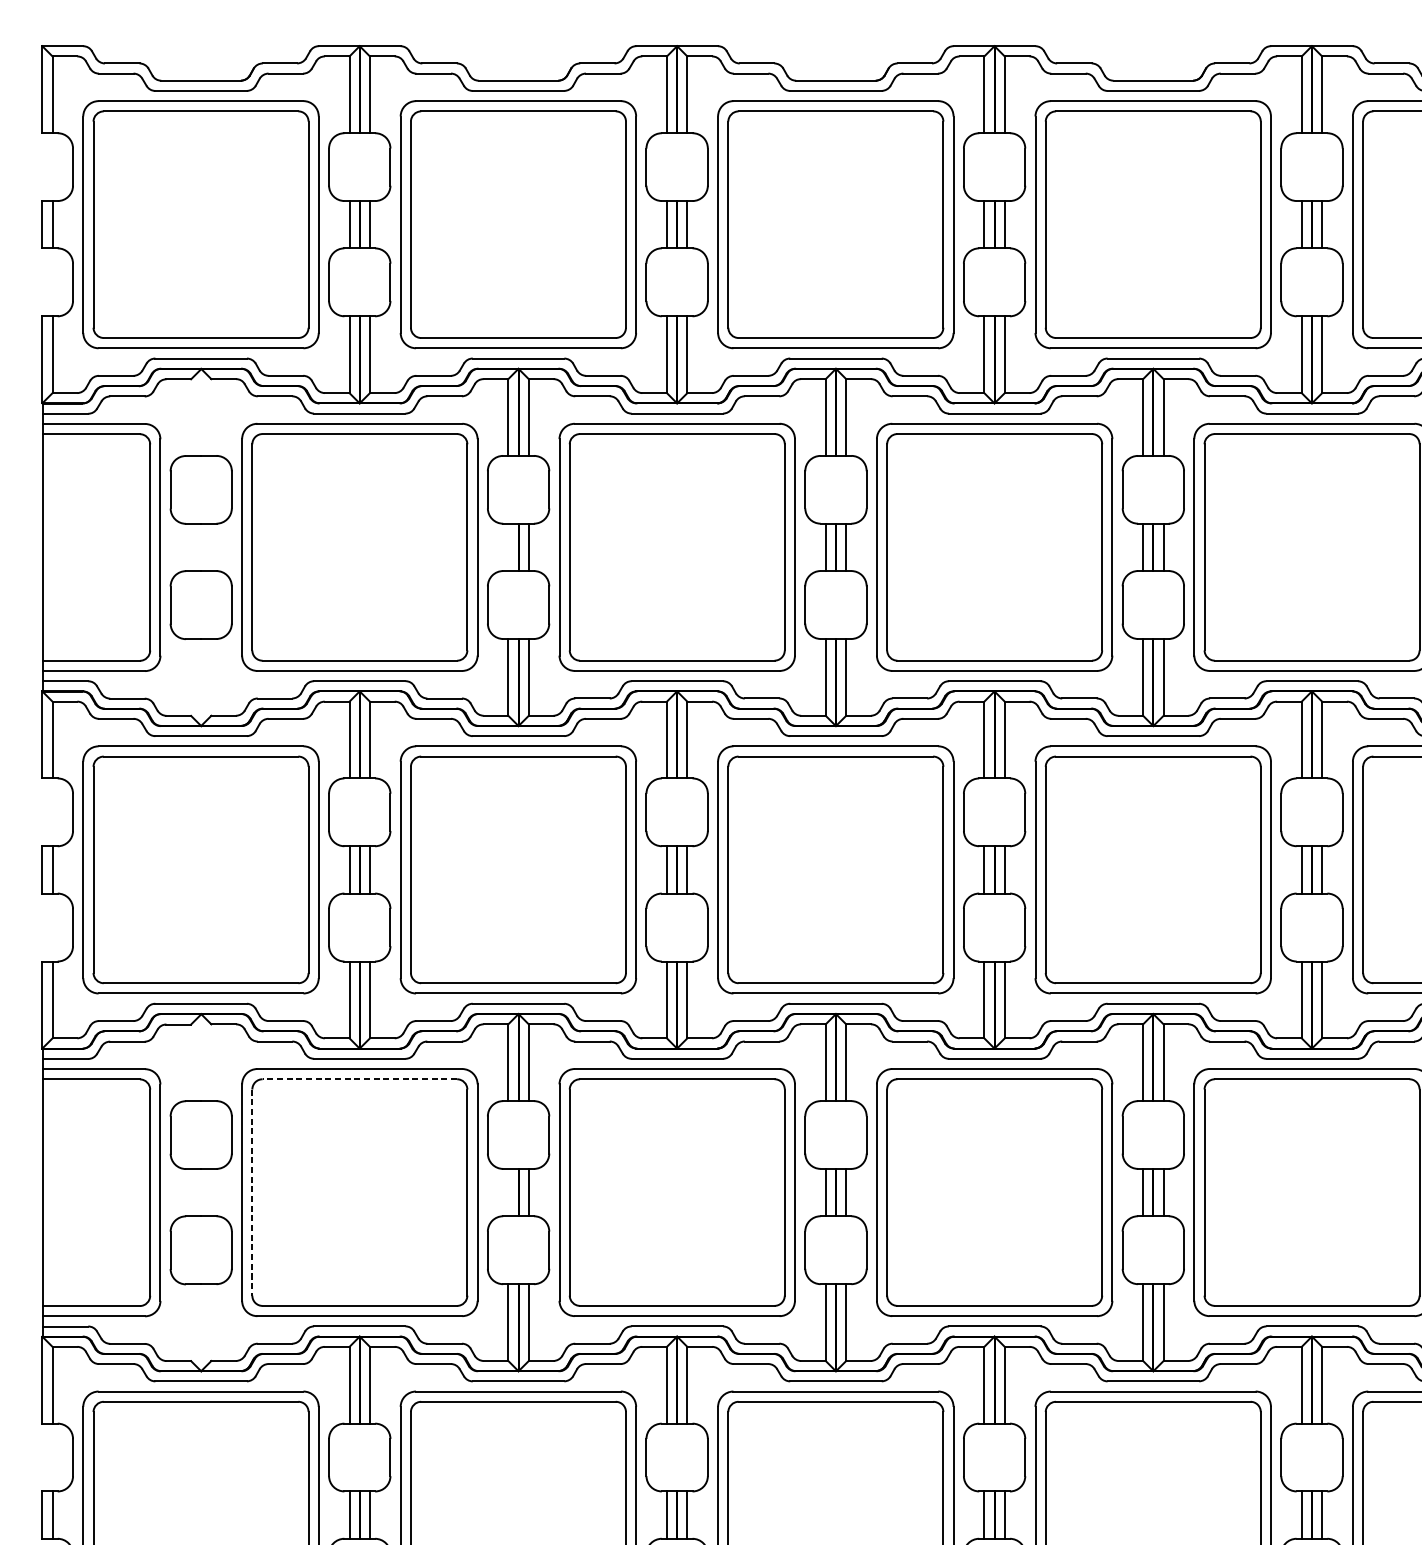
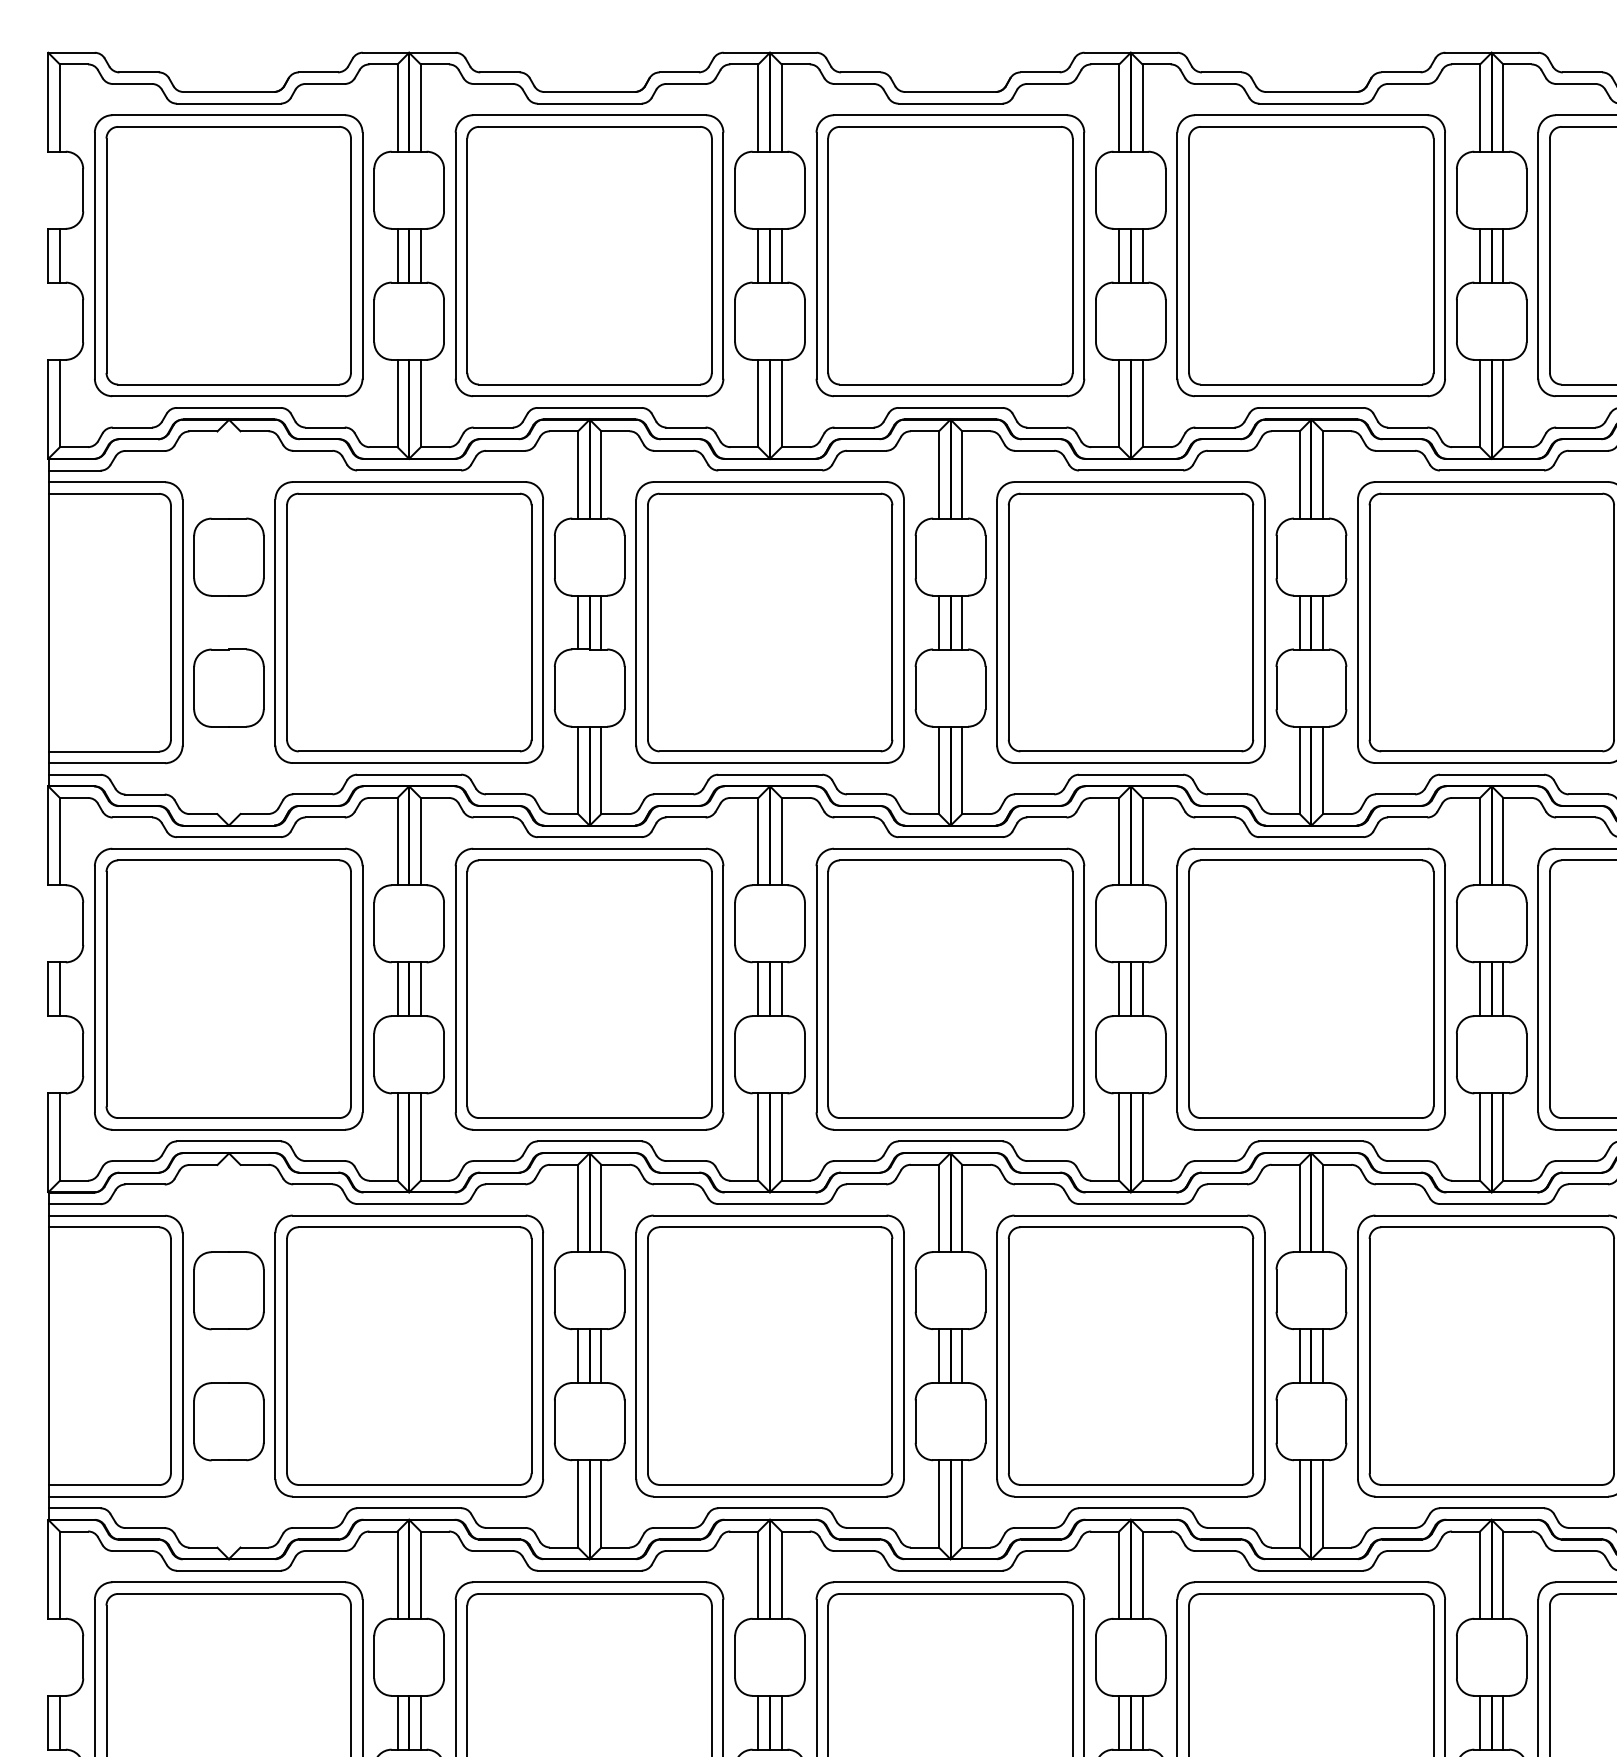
line: (508, 547) -> (578, 622), added
line: (360, 1079) -> (409, 1227), dashed -> solid
line: (252, 1192) -> (287, 1356), dashed -> solid
line: (508, 1192) -> (578, 1356), added

